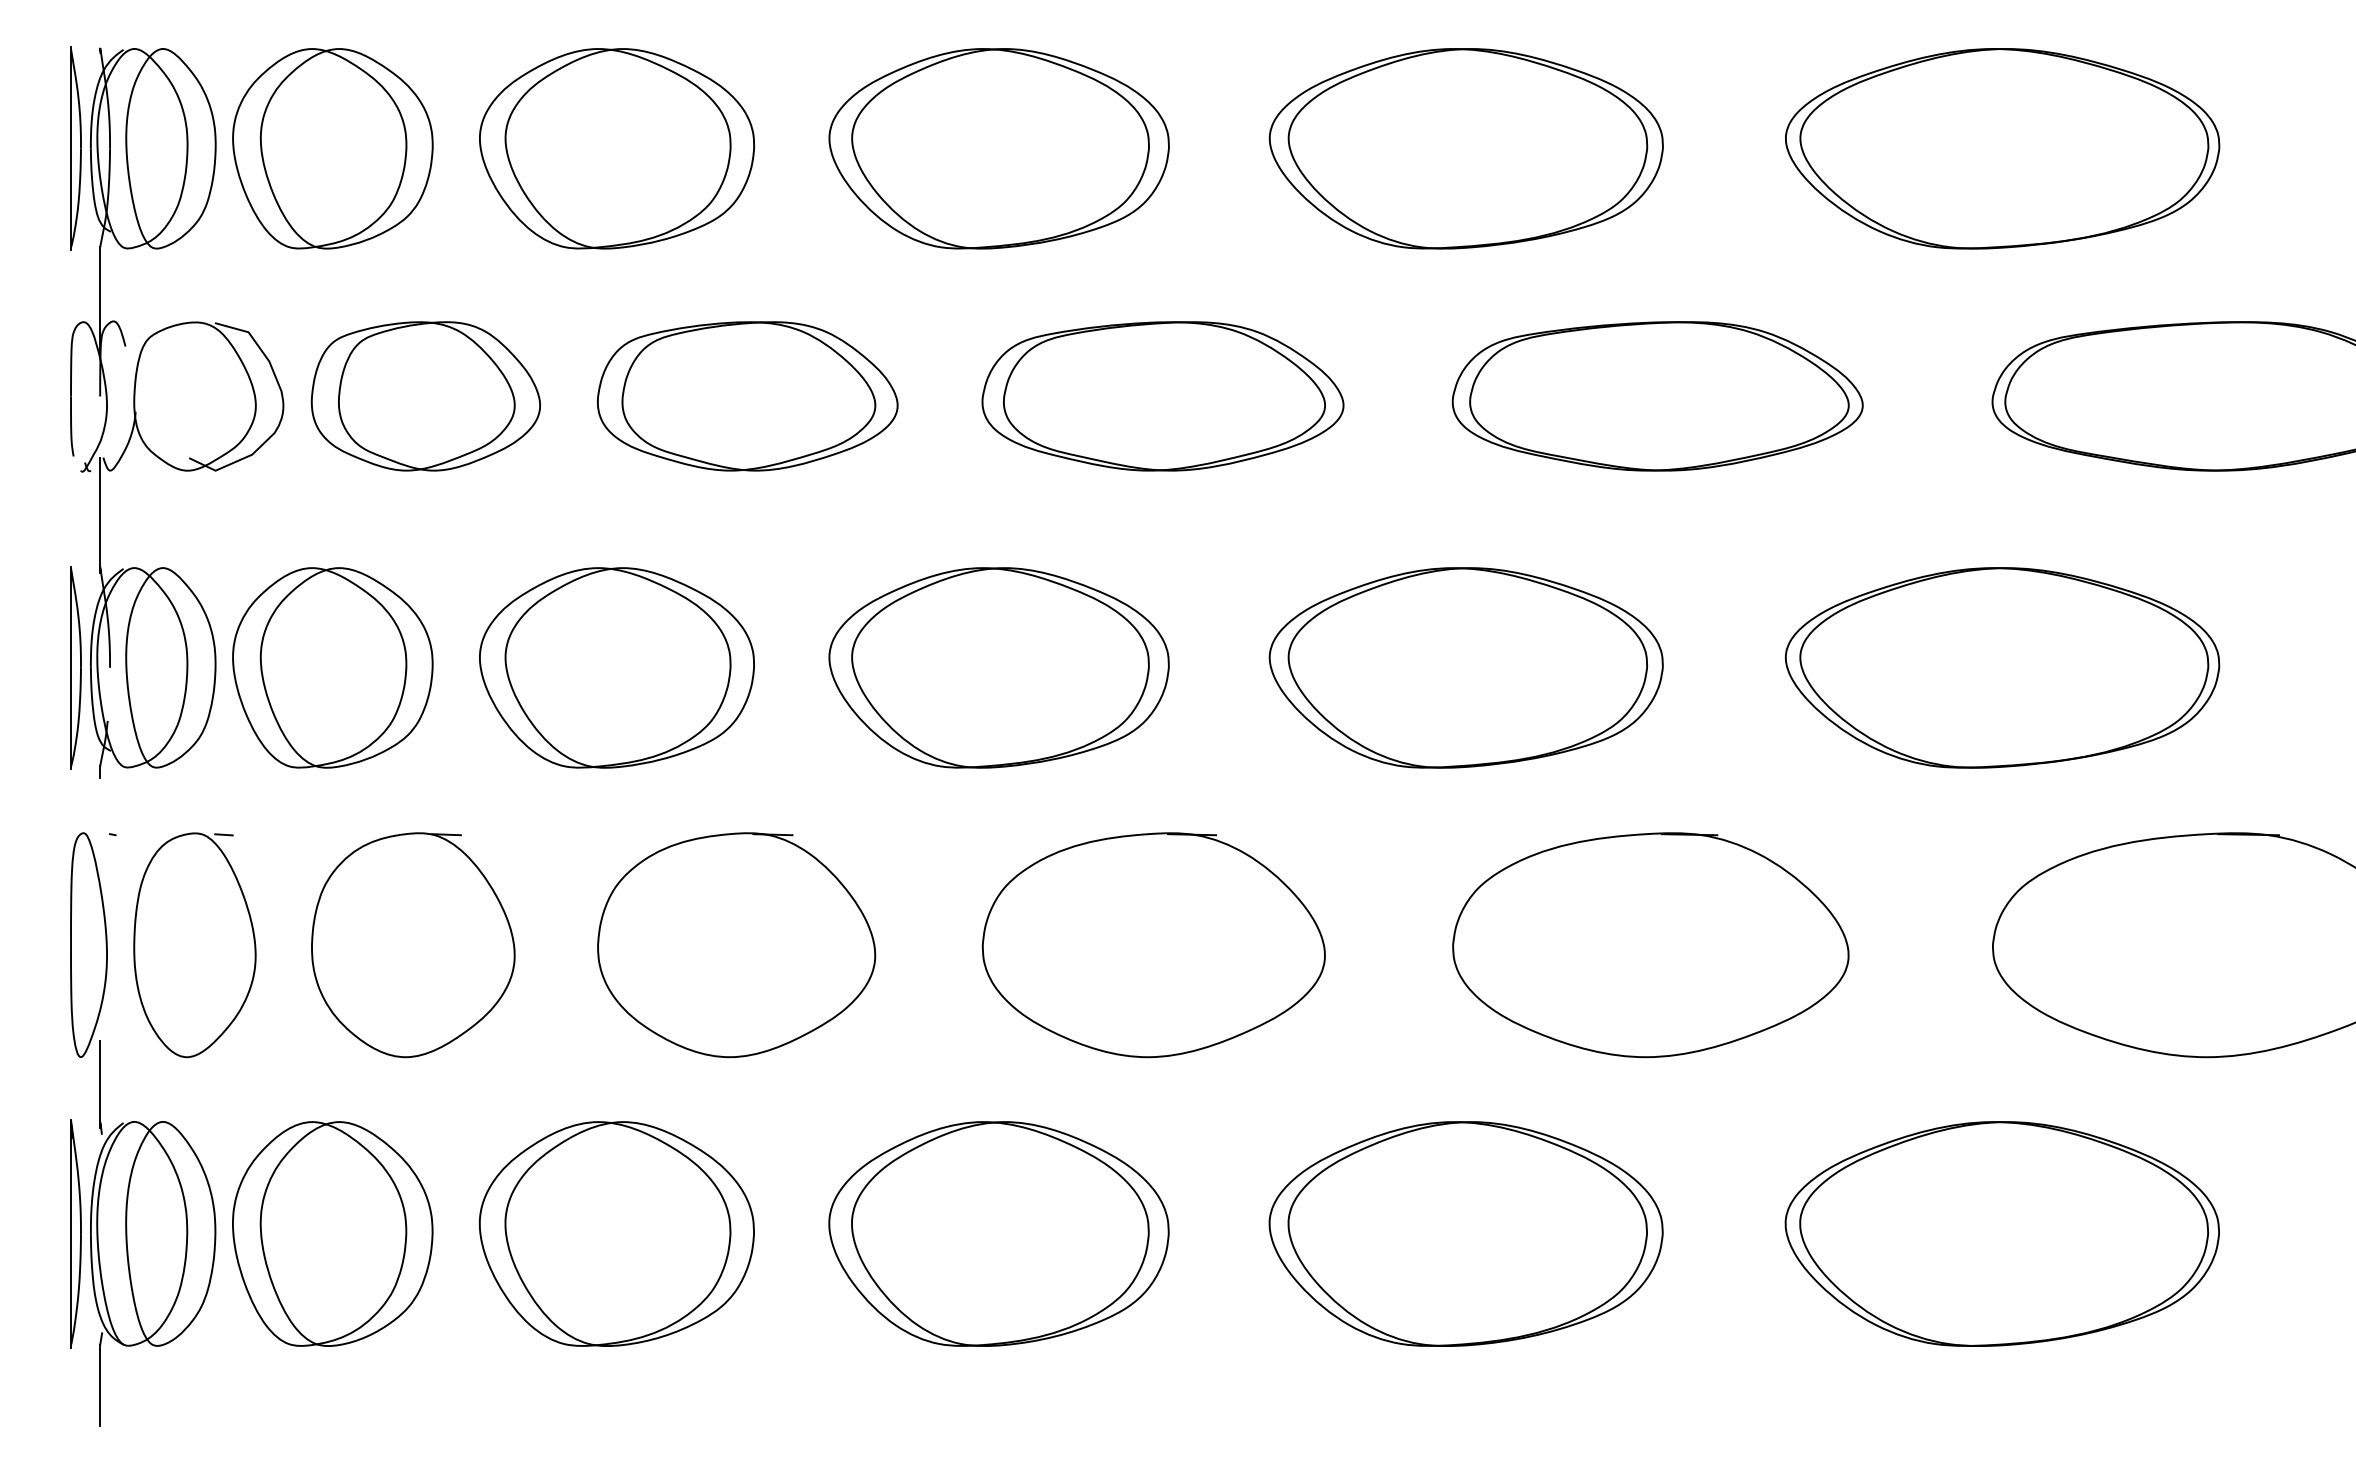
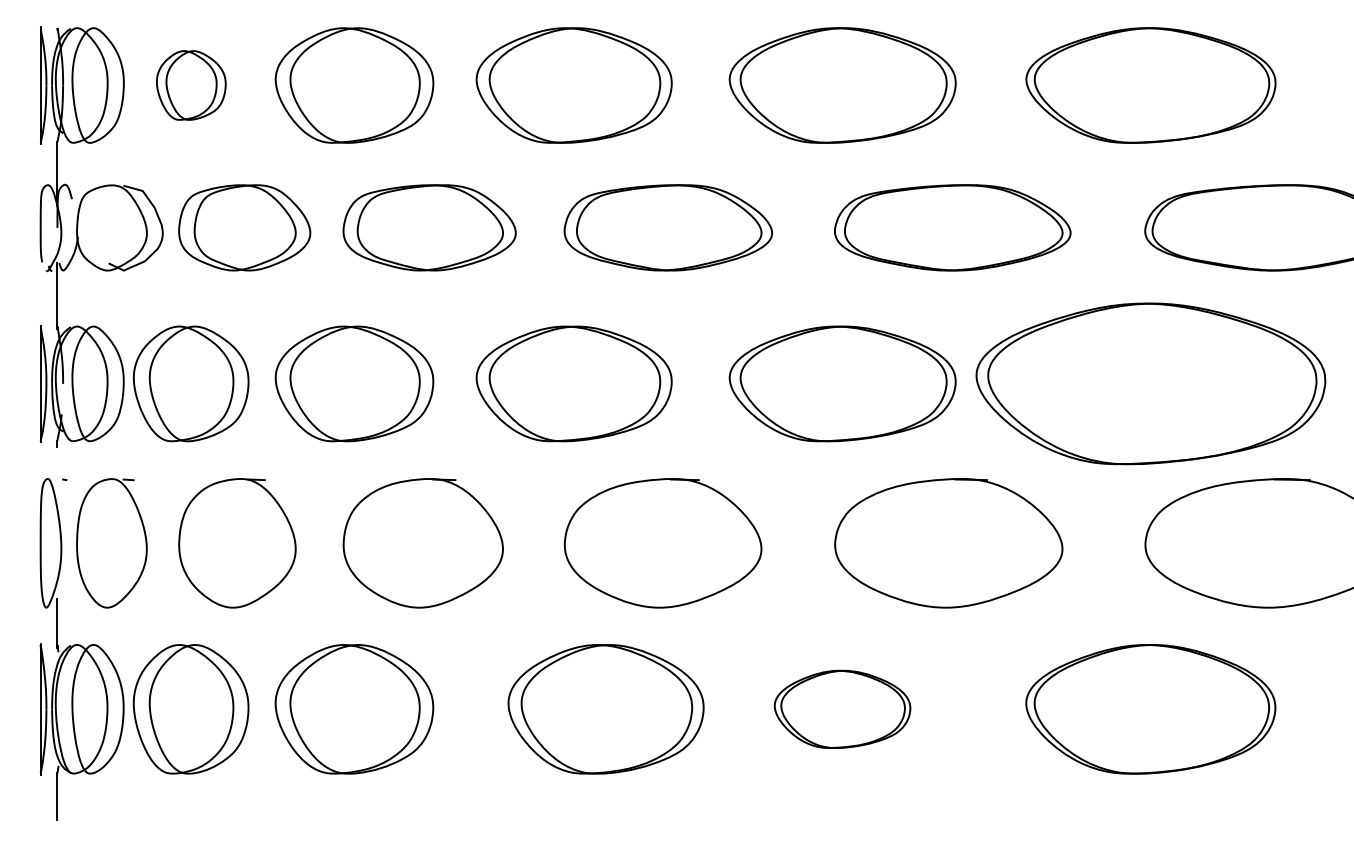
part: (333, 148) -> (191, 85), size x0.6
part: (2001, 667) -> (1150, 383), size x1.4
part: (997, 1234) -> (605, 709), moved
part: (1465, 1234) -> (842, 709), size x0.6

